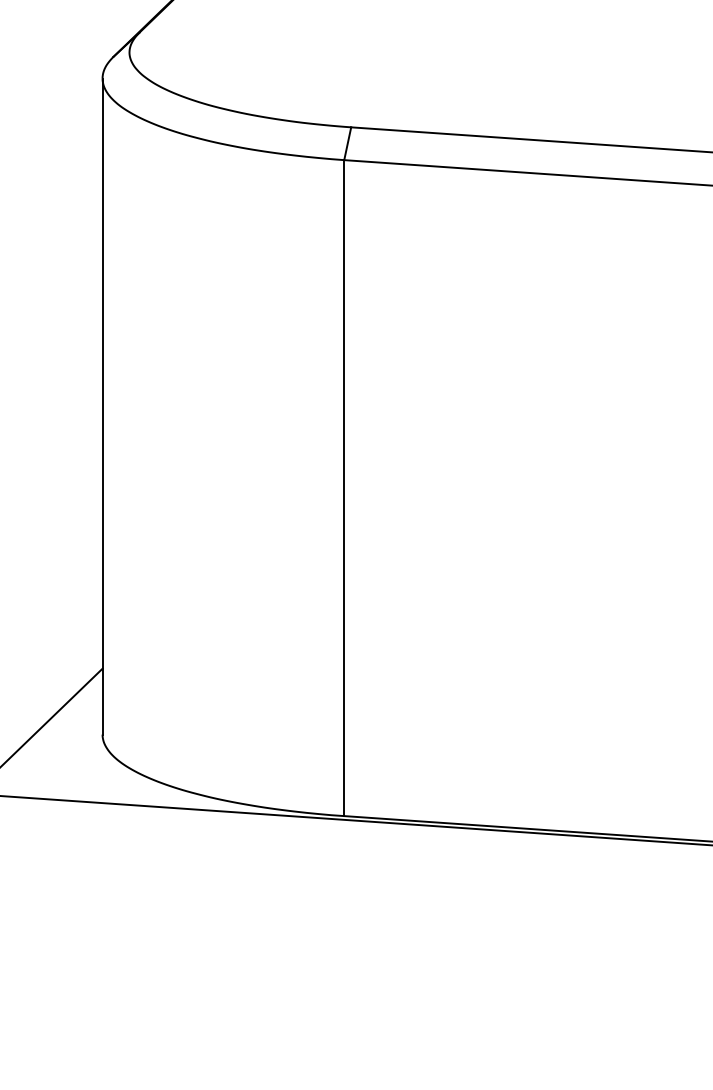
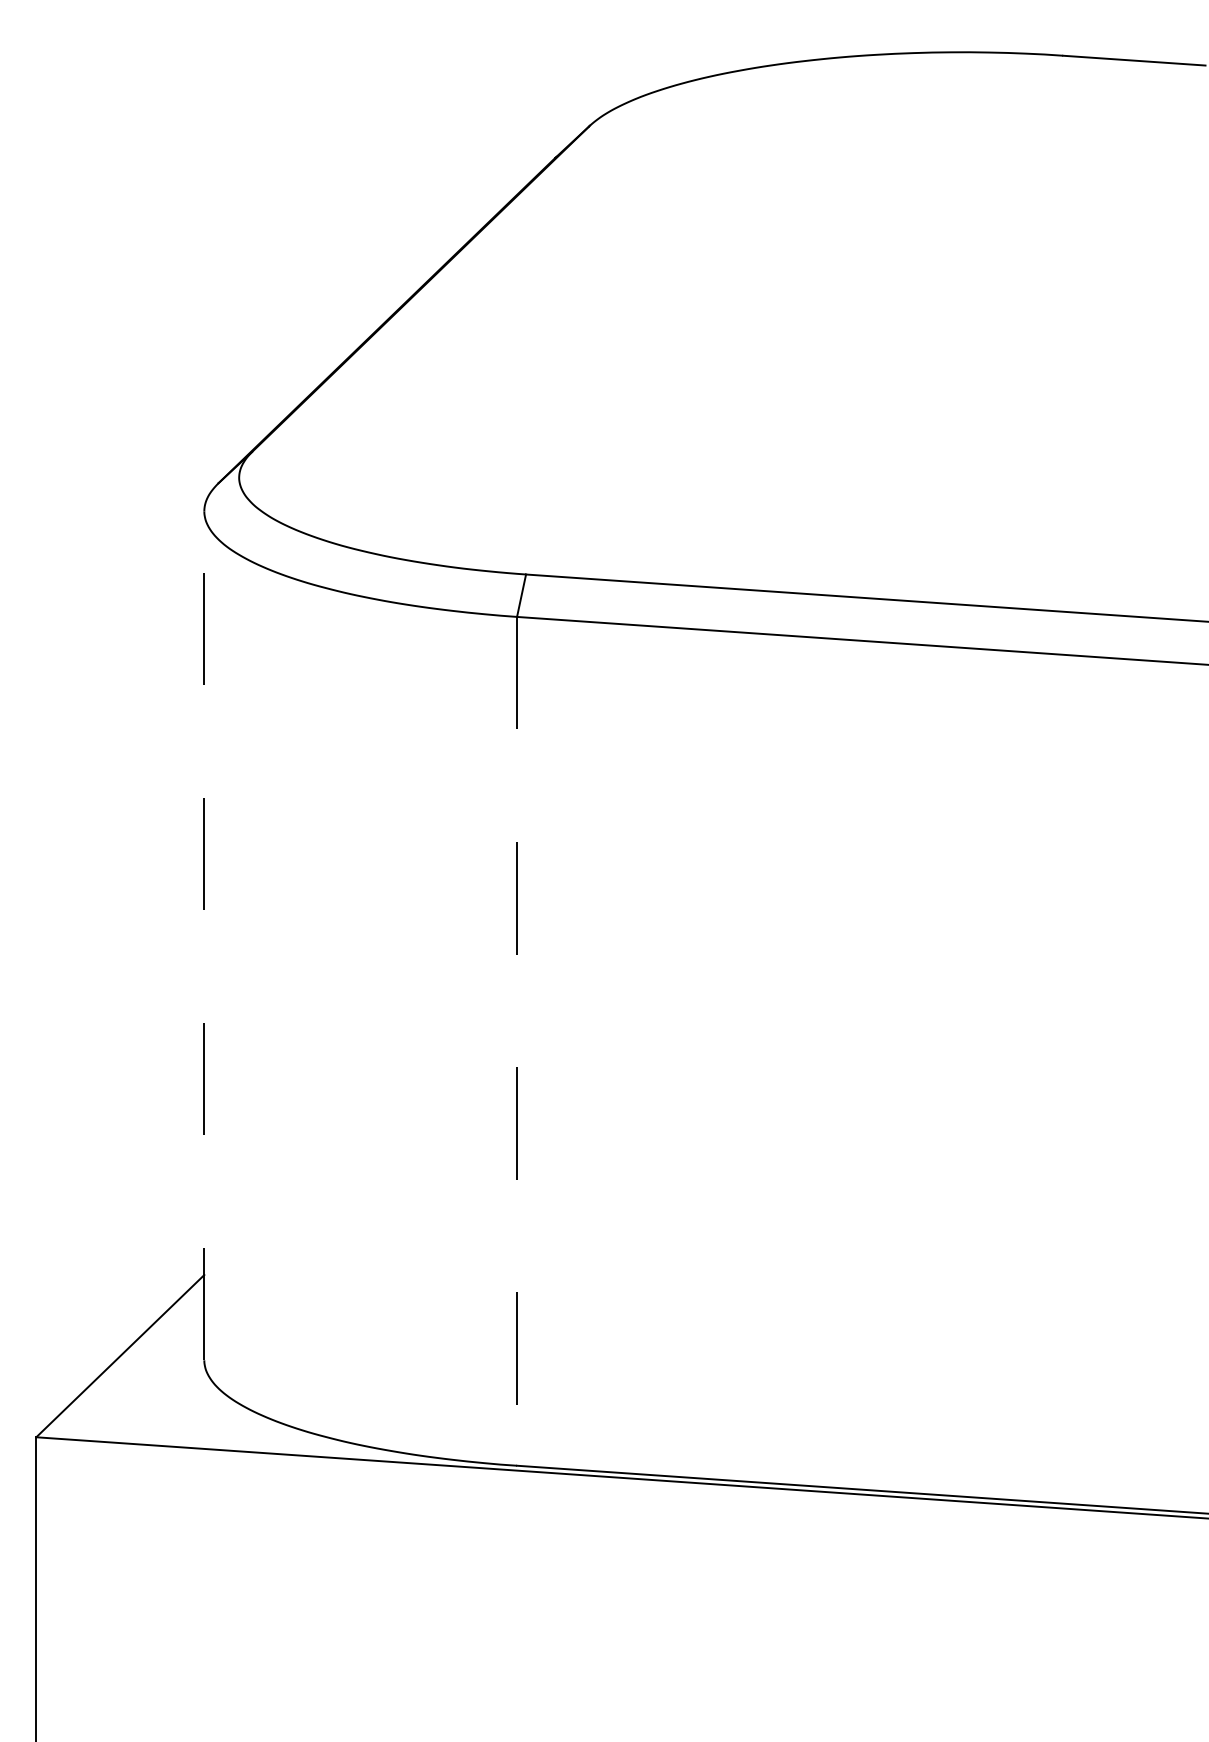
line: (102, 406) -> (204, 935), solid -> dashed
line: (344, 488) -> (517, 1041), solid -> dashed

